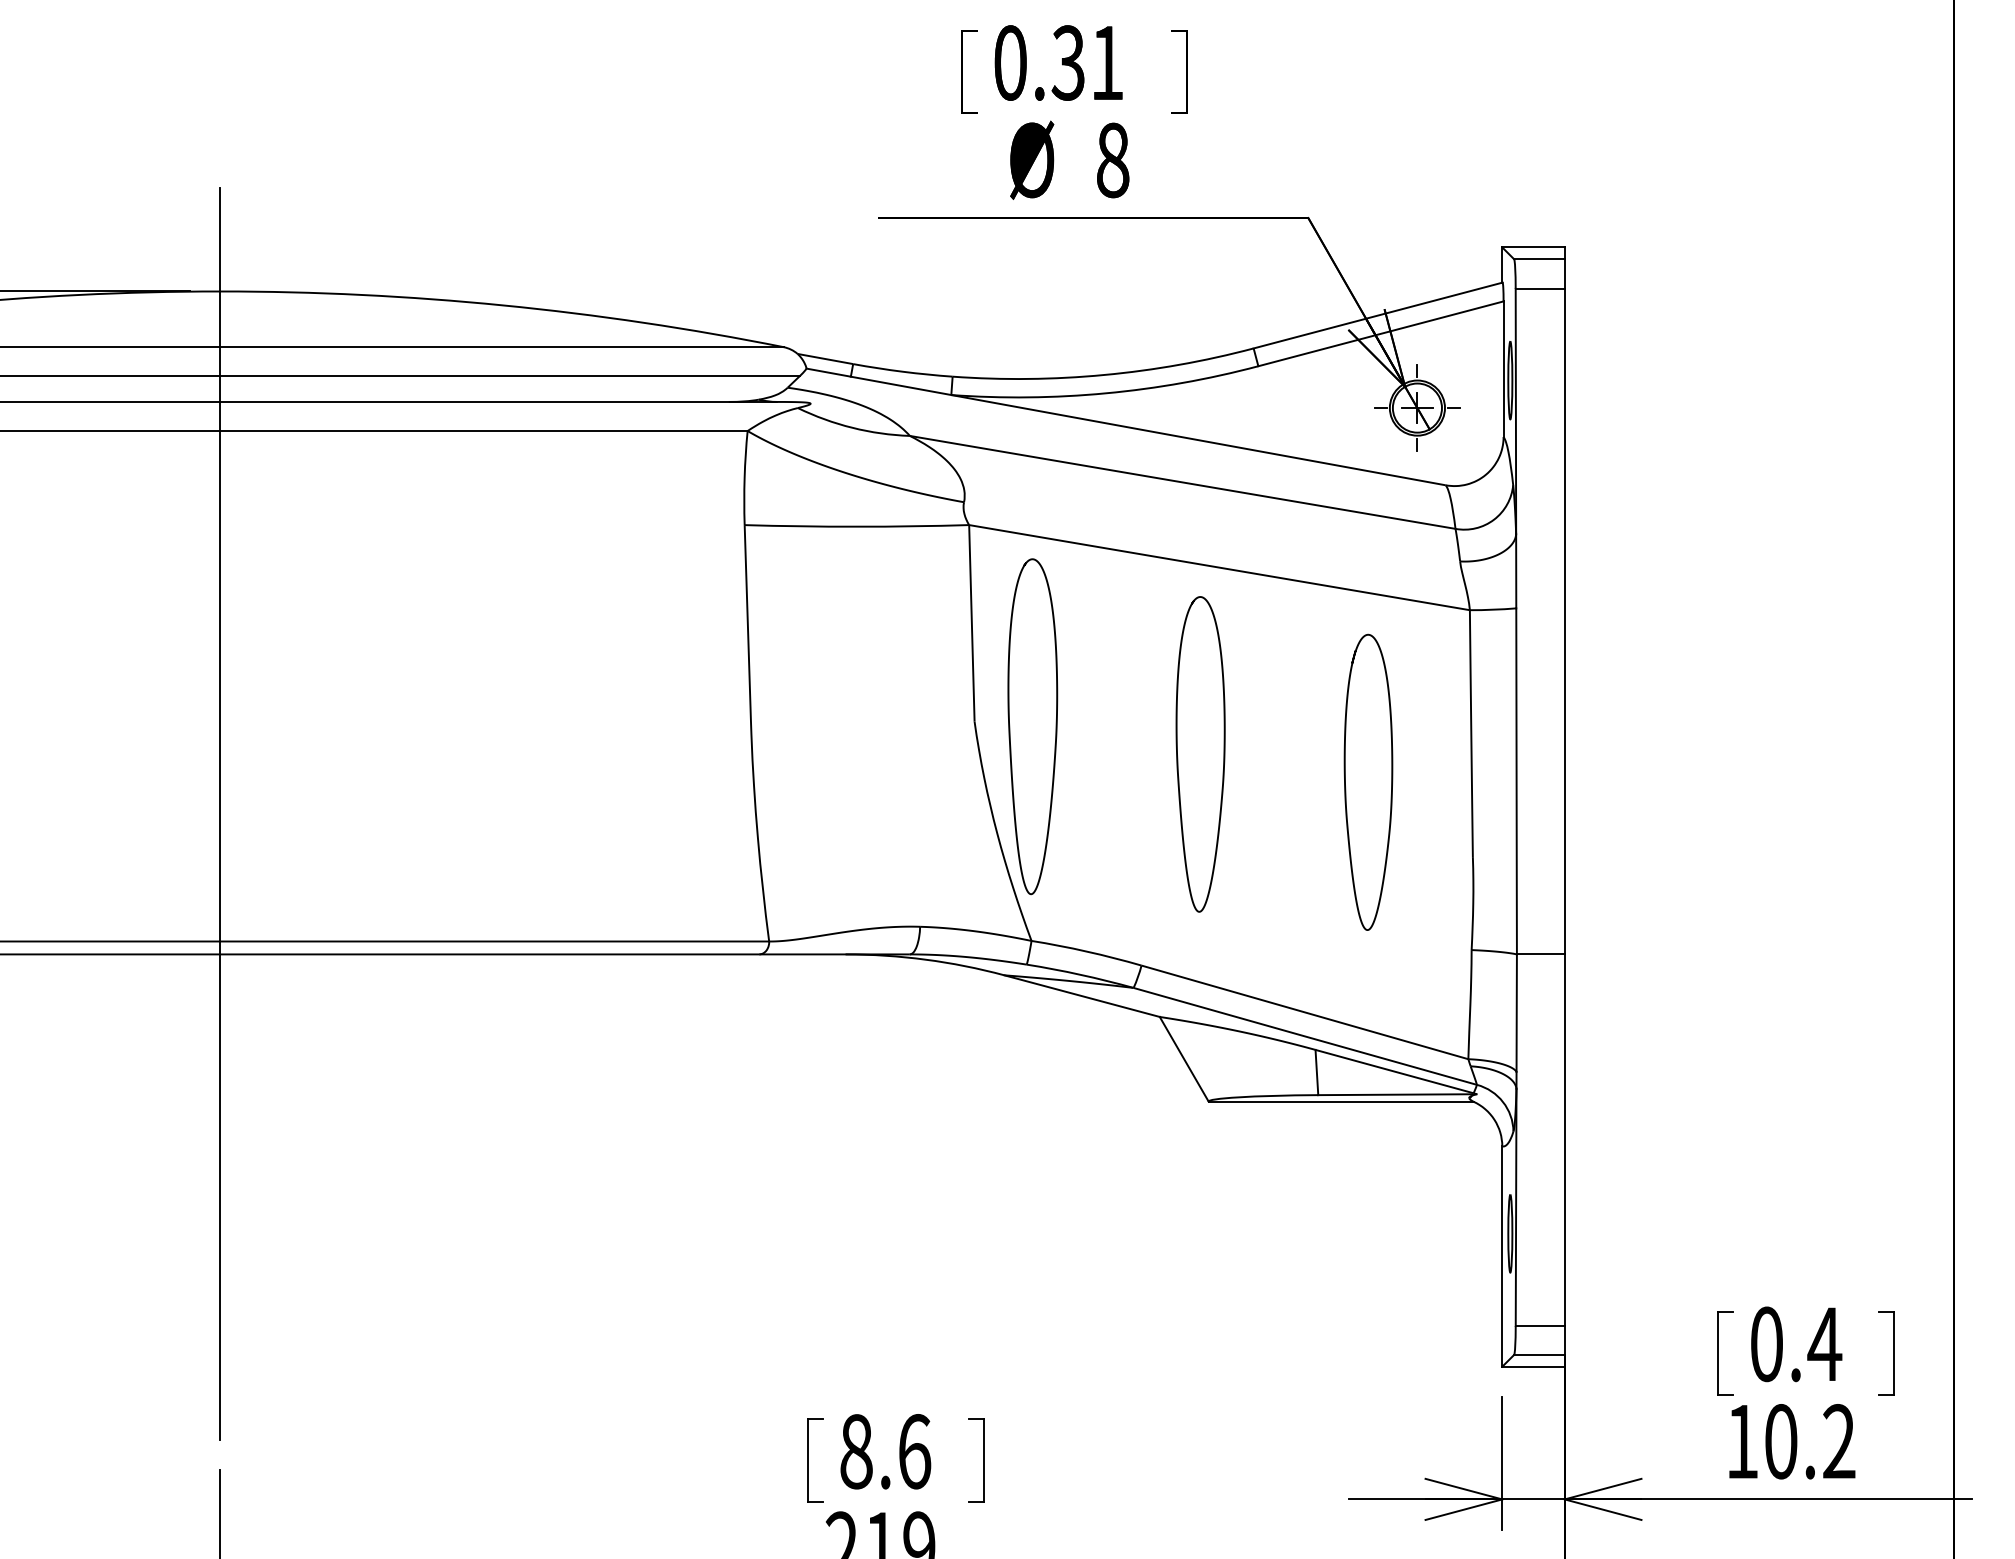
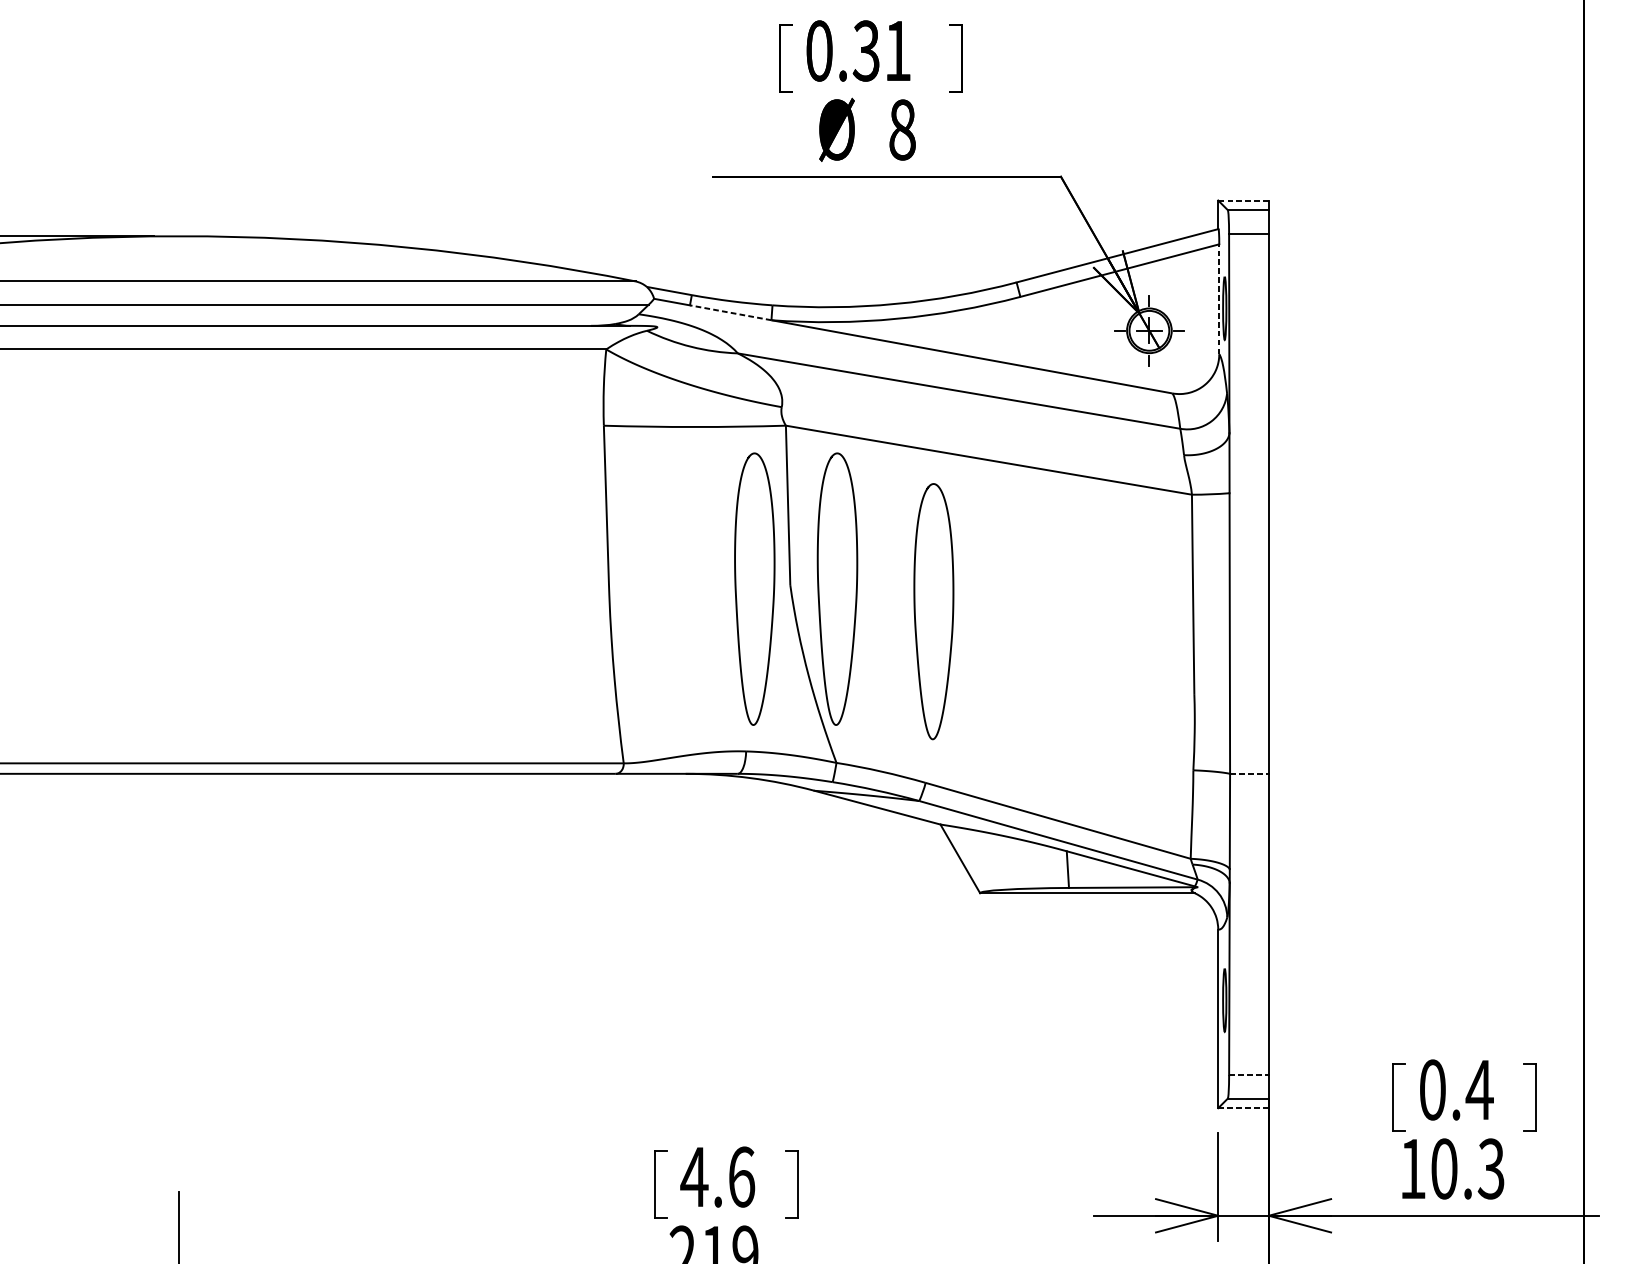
line: (1533, 247) -> (1243, 200), solid -> dashed
line: (1503, 369) -> (1219, 299), solid -> dashed
line: (900, 385) -> (730, 312), solid -> dashed
curve: (908, 726) -> (736, 589), added
curve: (1178, 757) -> (915, 614), moved
curve: (1345, 781) -> (1091, 633), removed
line: (220, 813) -> (178, 659), removed
line: (1540, 954) -> (1249, 773), solid -> dashed
line: (1540, 1326) -> (1249, 1075), solid -> dashed
line: (1534, 1366) -> (1244, 1107), solid -> dashed
text: (1838, 1441) -> (1490, 1168), 10.2 -> 10.3
text: (855, 1451) -> (693, 1176), 8.6 -> 4.6

